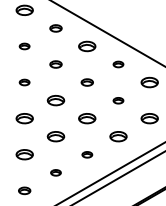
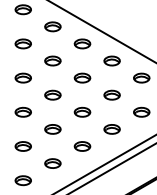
part: (55, 28) -> (52, 26), size x1.43
part: (24, 46) -> (23, 43), size x1.67
part: (55, 64) -> (52, 61), size x1.43
part: (118, 64) -> (112, 61), size x1.67
part: (24, 82) -> (23, 78), size x1.67
part: (87, 82) -> (82, 78), size x1.43
part: (118, 100) -> (112, 95), size x1.67
part: (87, 154) -> (82, 146), size x1.67
part: (55, 172) -> (52, 163), size x1.67
part: (24, 190) -> (23, 180), size x1.43

